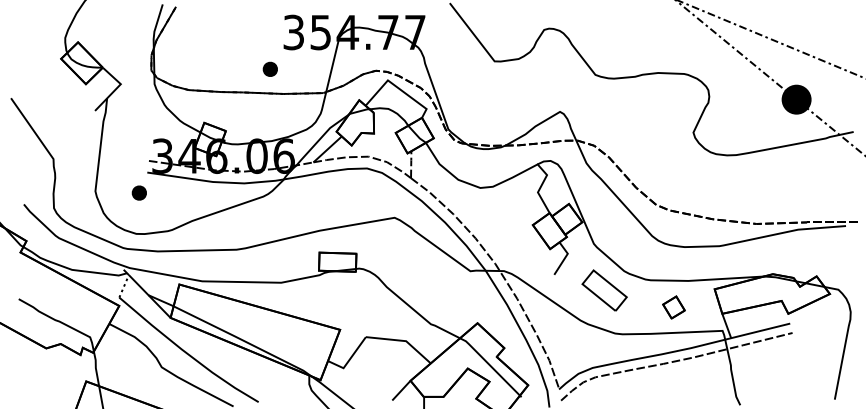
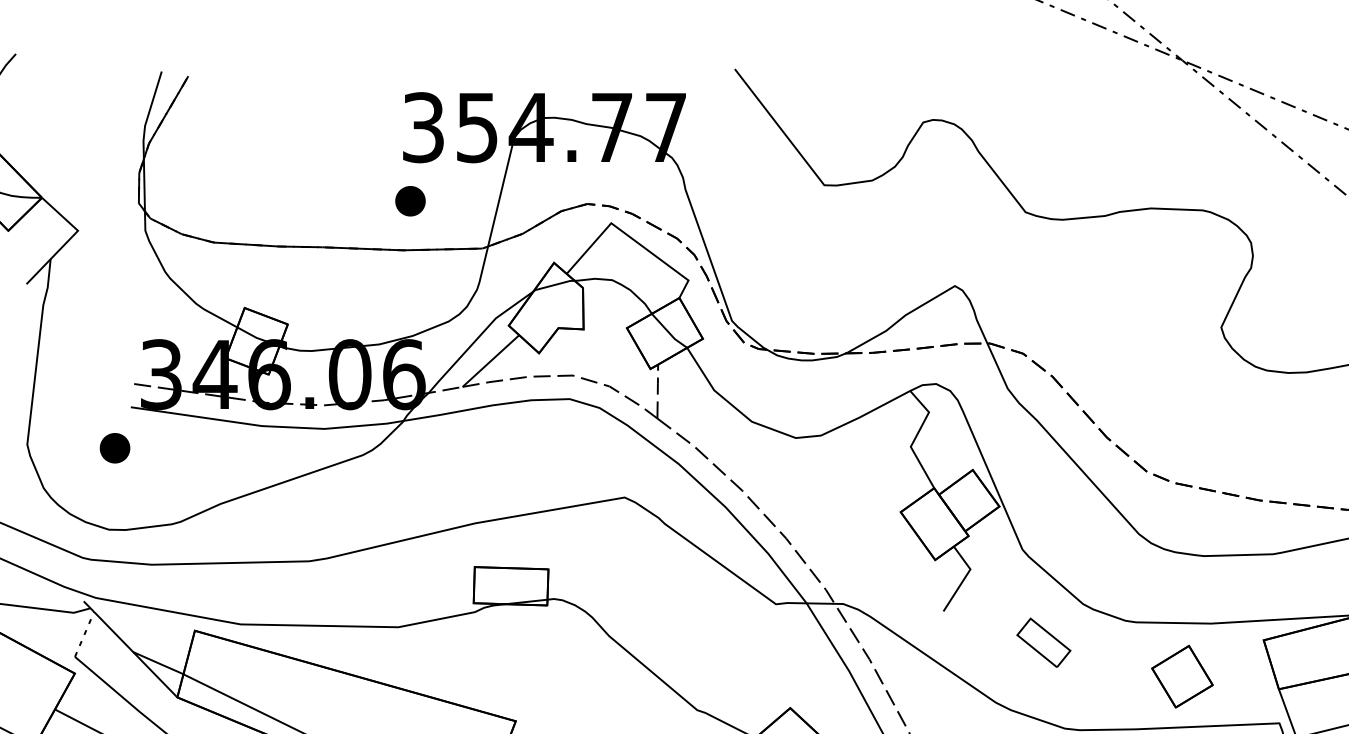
part: (269, 68) -> (408, 199), moved
part: (604, 290) -> (1043, 642), size x0.6
part: (673, 307) -> (1181, 676), size x1.4

